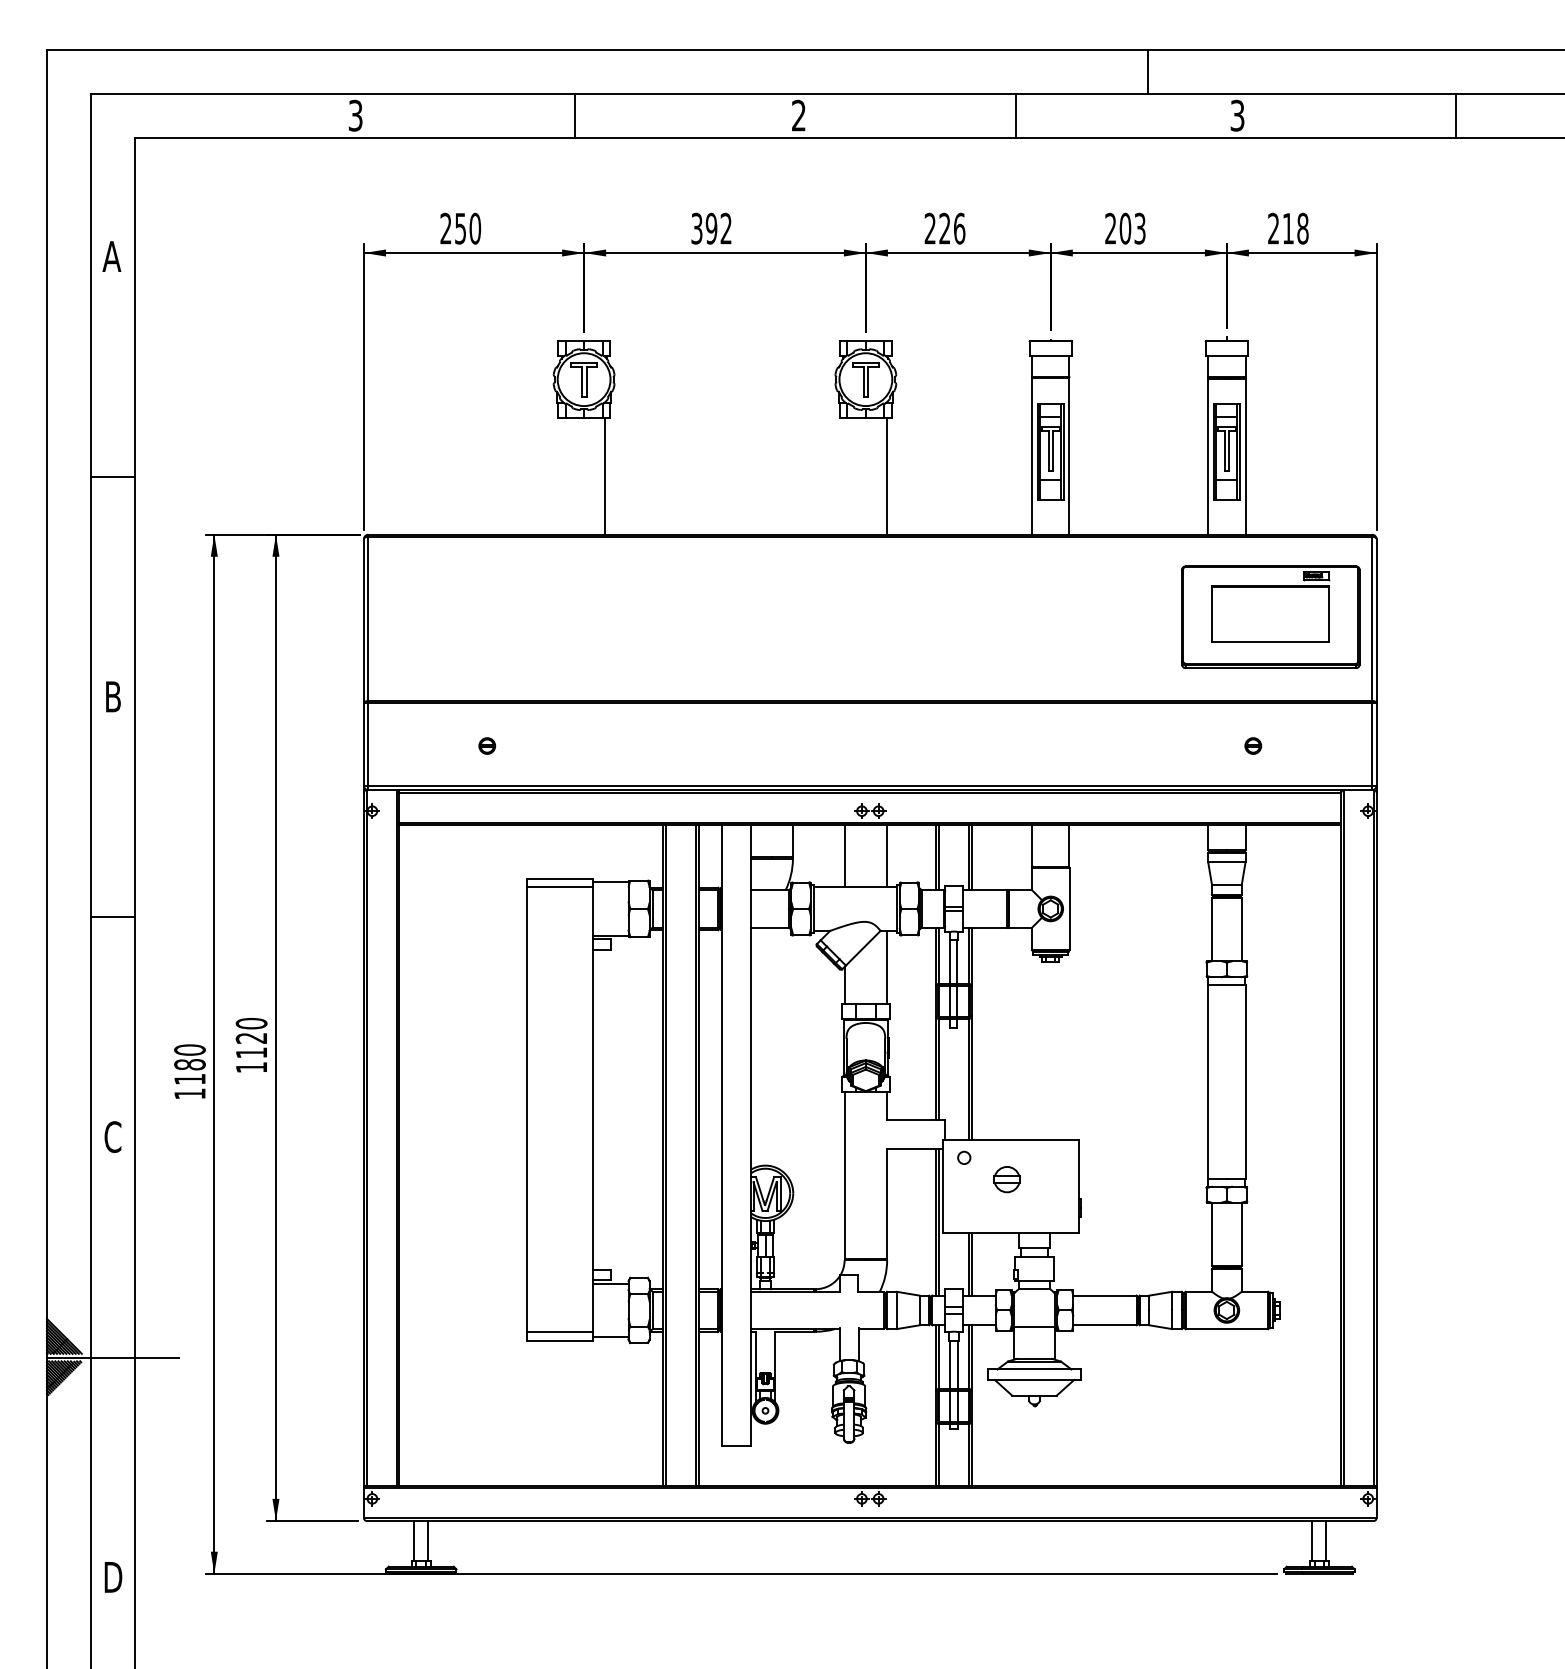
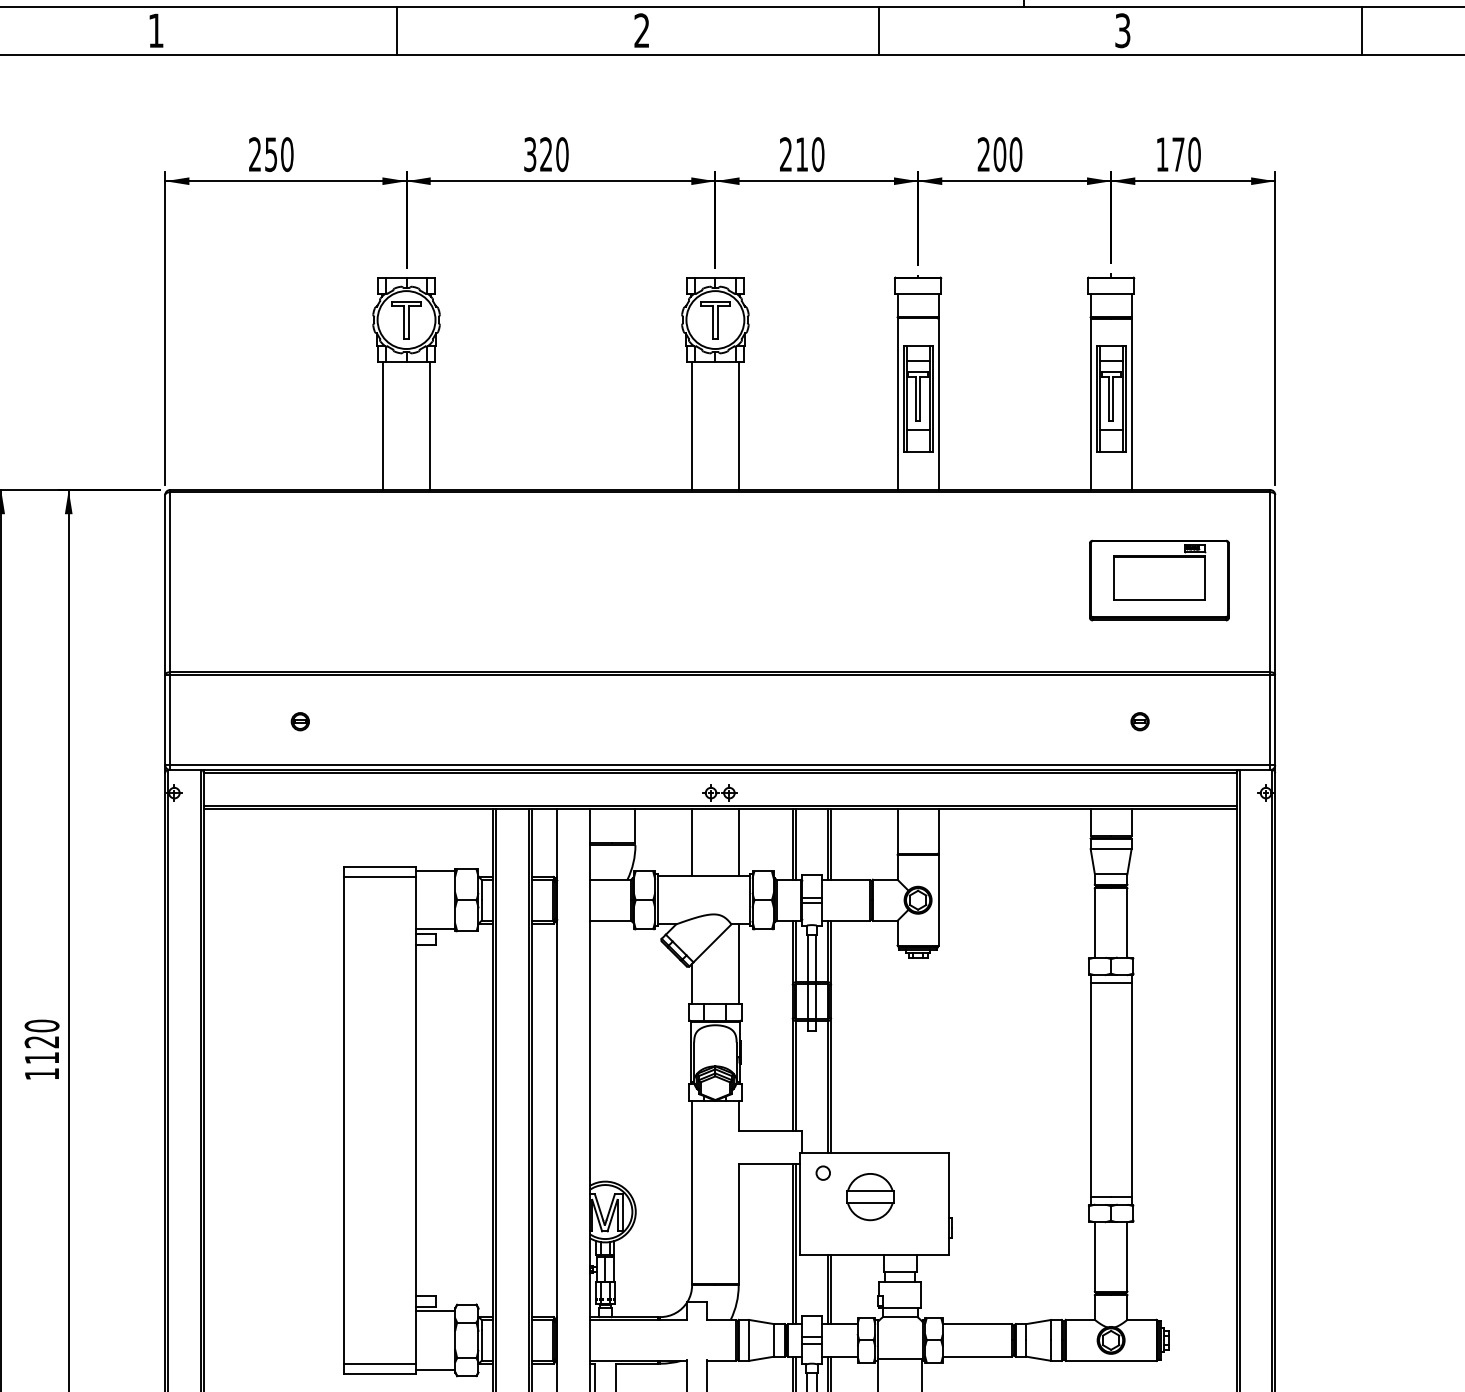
text: (355, 115) -> (155, 30), 3 -> 1
text: (718, 228) -> (553, 154), 392 -> 320
text: (952, 228) -> (810, 154), 226 -> 210
text: (1139, 228) -> (1015, 154), 203 -> 200
text: (1288, 228) -> (1178, 154), 218 -> 170
line: (562, 476) -> (382, 426), added
line: (844, 476) -> (691, 426), added
part: (1270, 617) -> (1158, 580), size x0.71
part: (1006, 1179) -> (869, 1196), size x1.67

